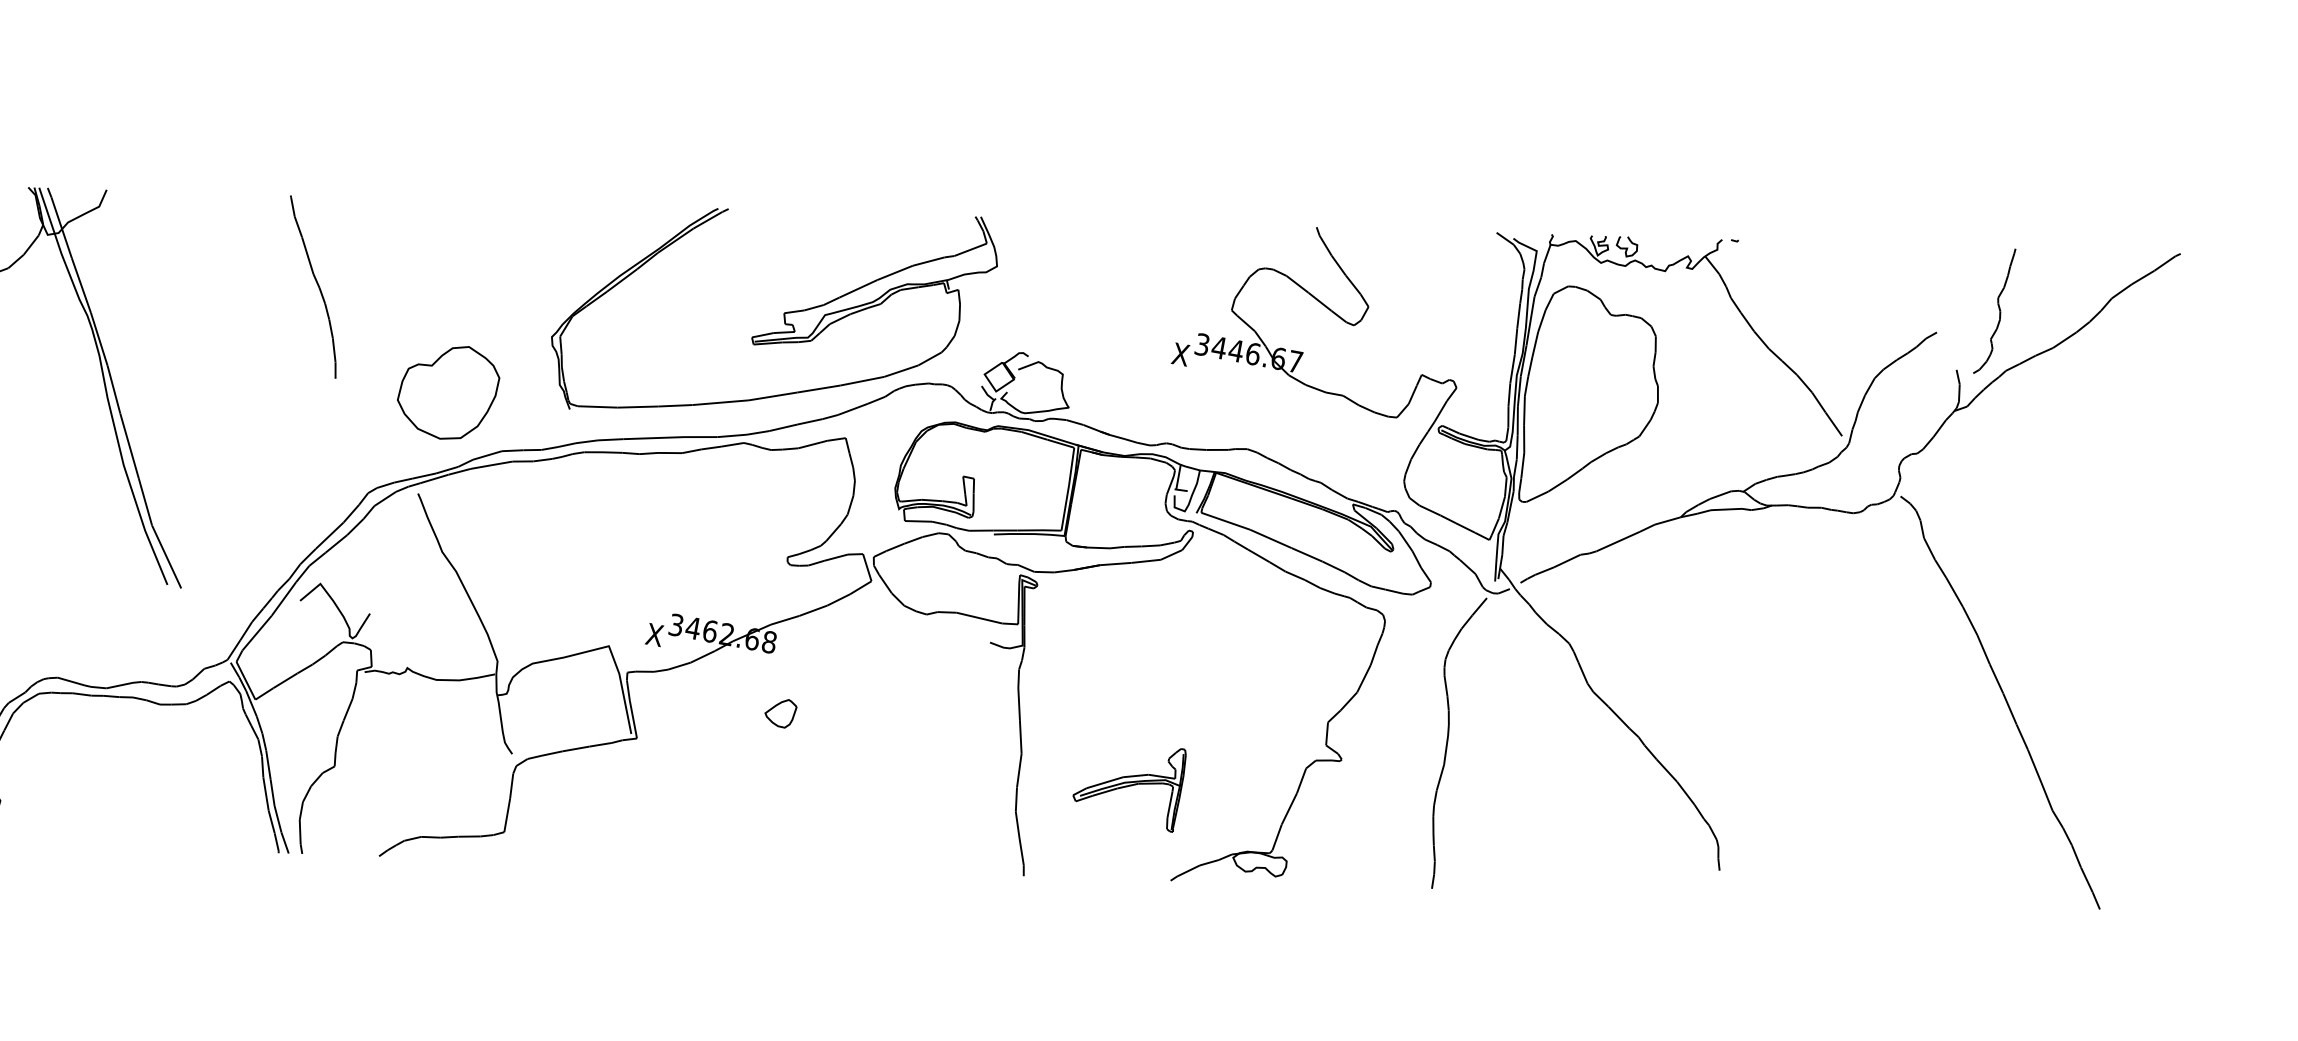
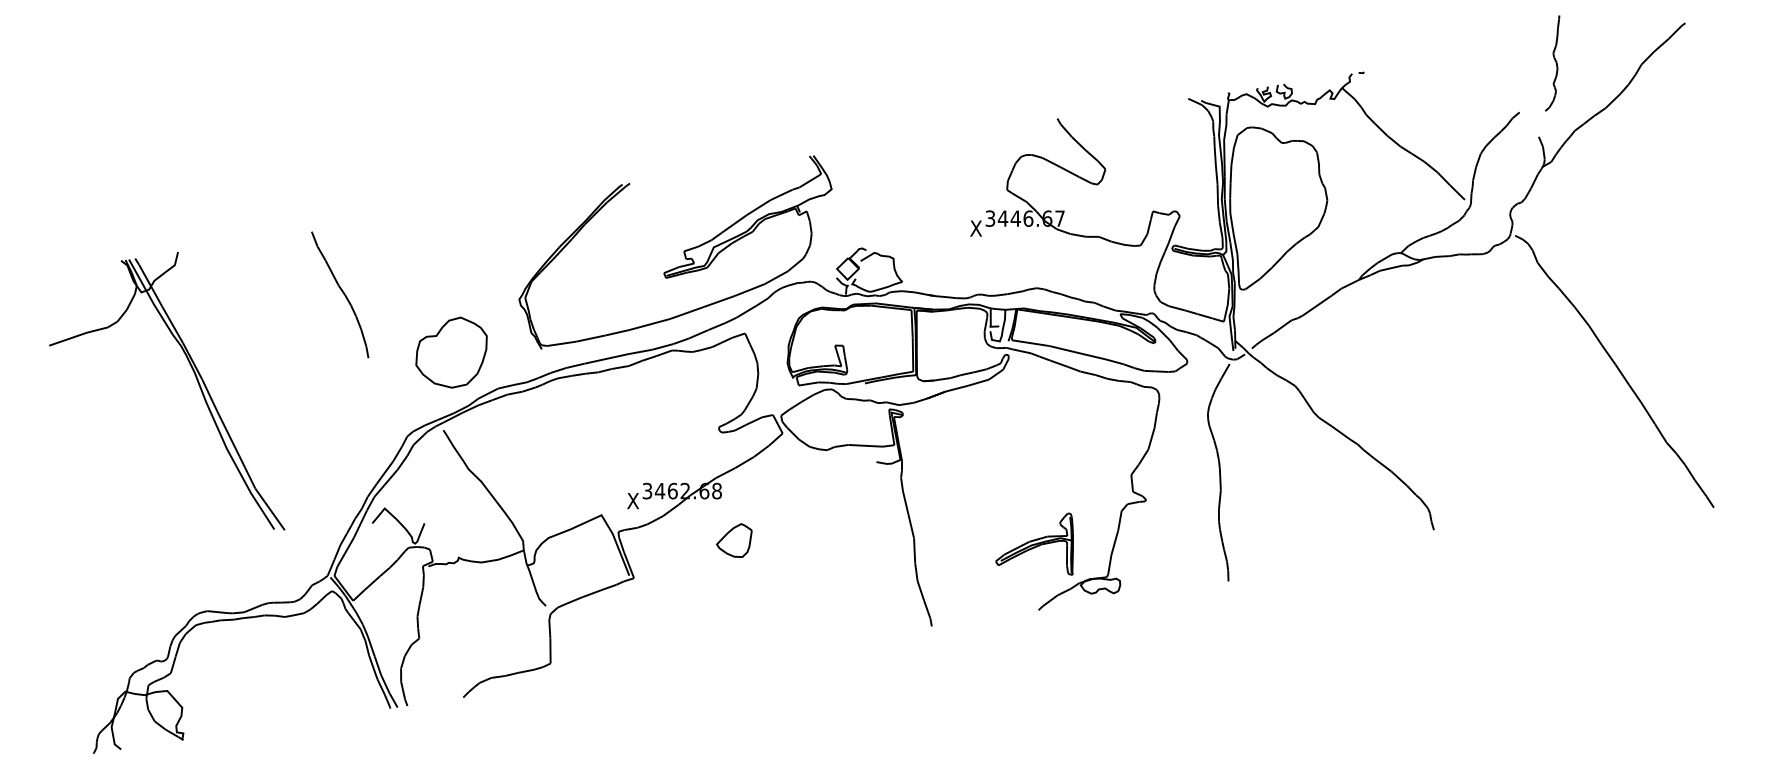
curve: (1998, 312) -> (1555, 63), moved
part: (780, 712) -> (734, 540), size x1.6
part: (1129, 780) -> (1034, 543), moved

